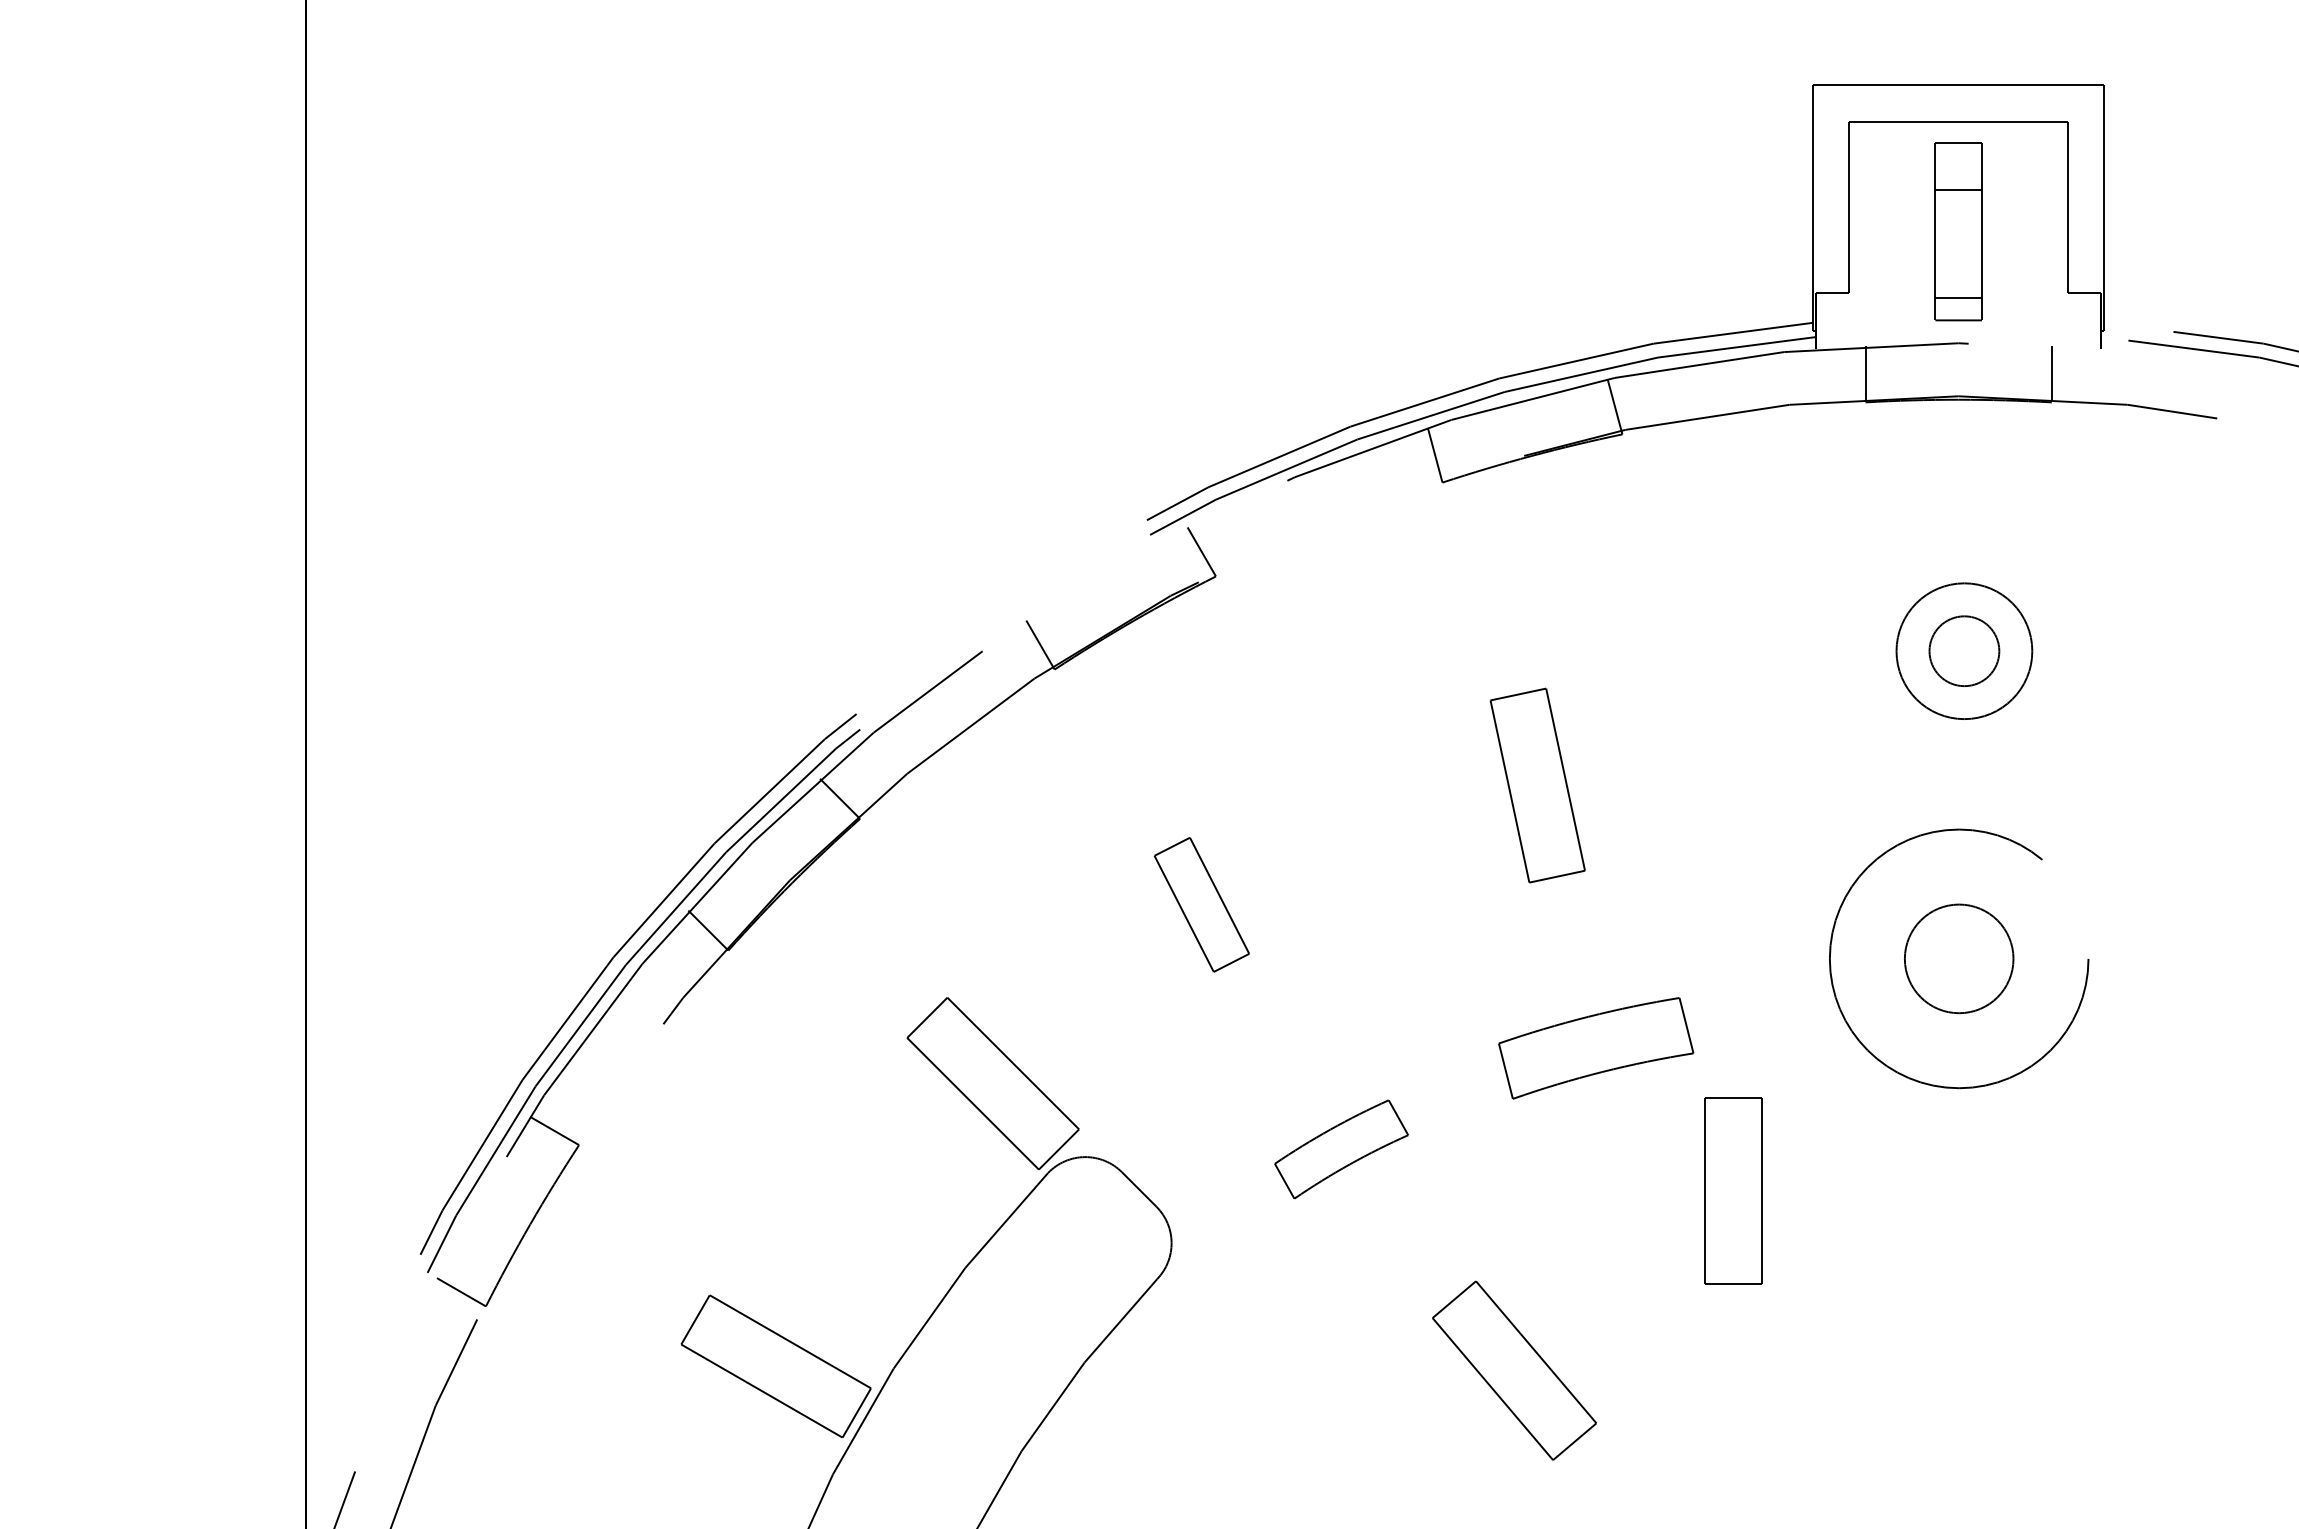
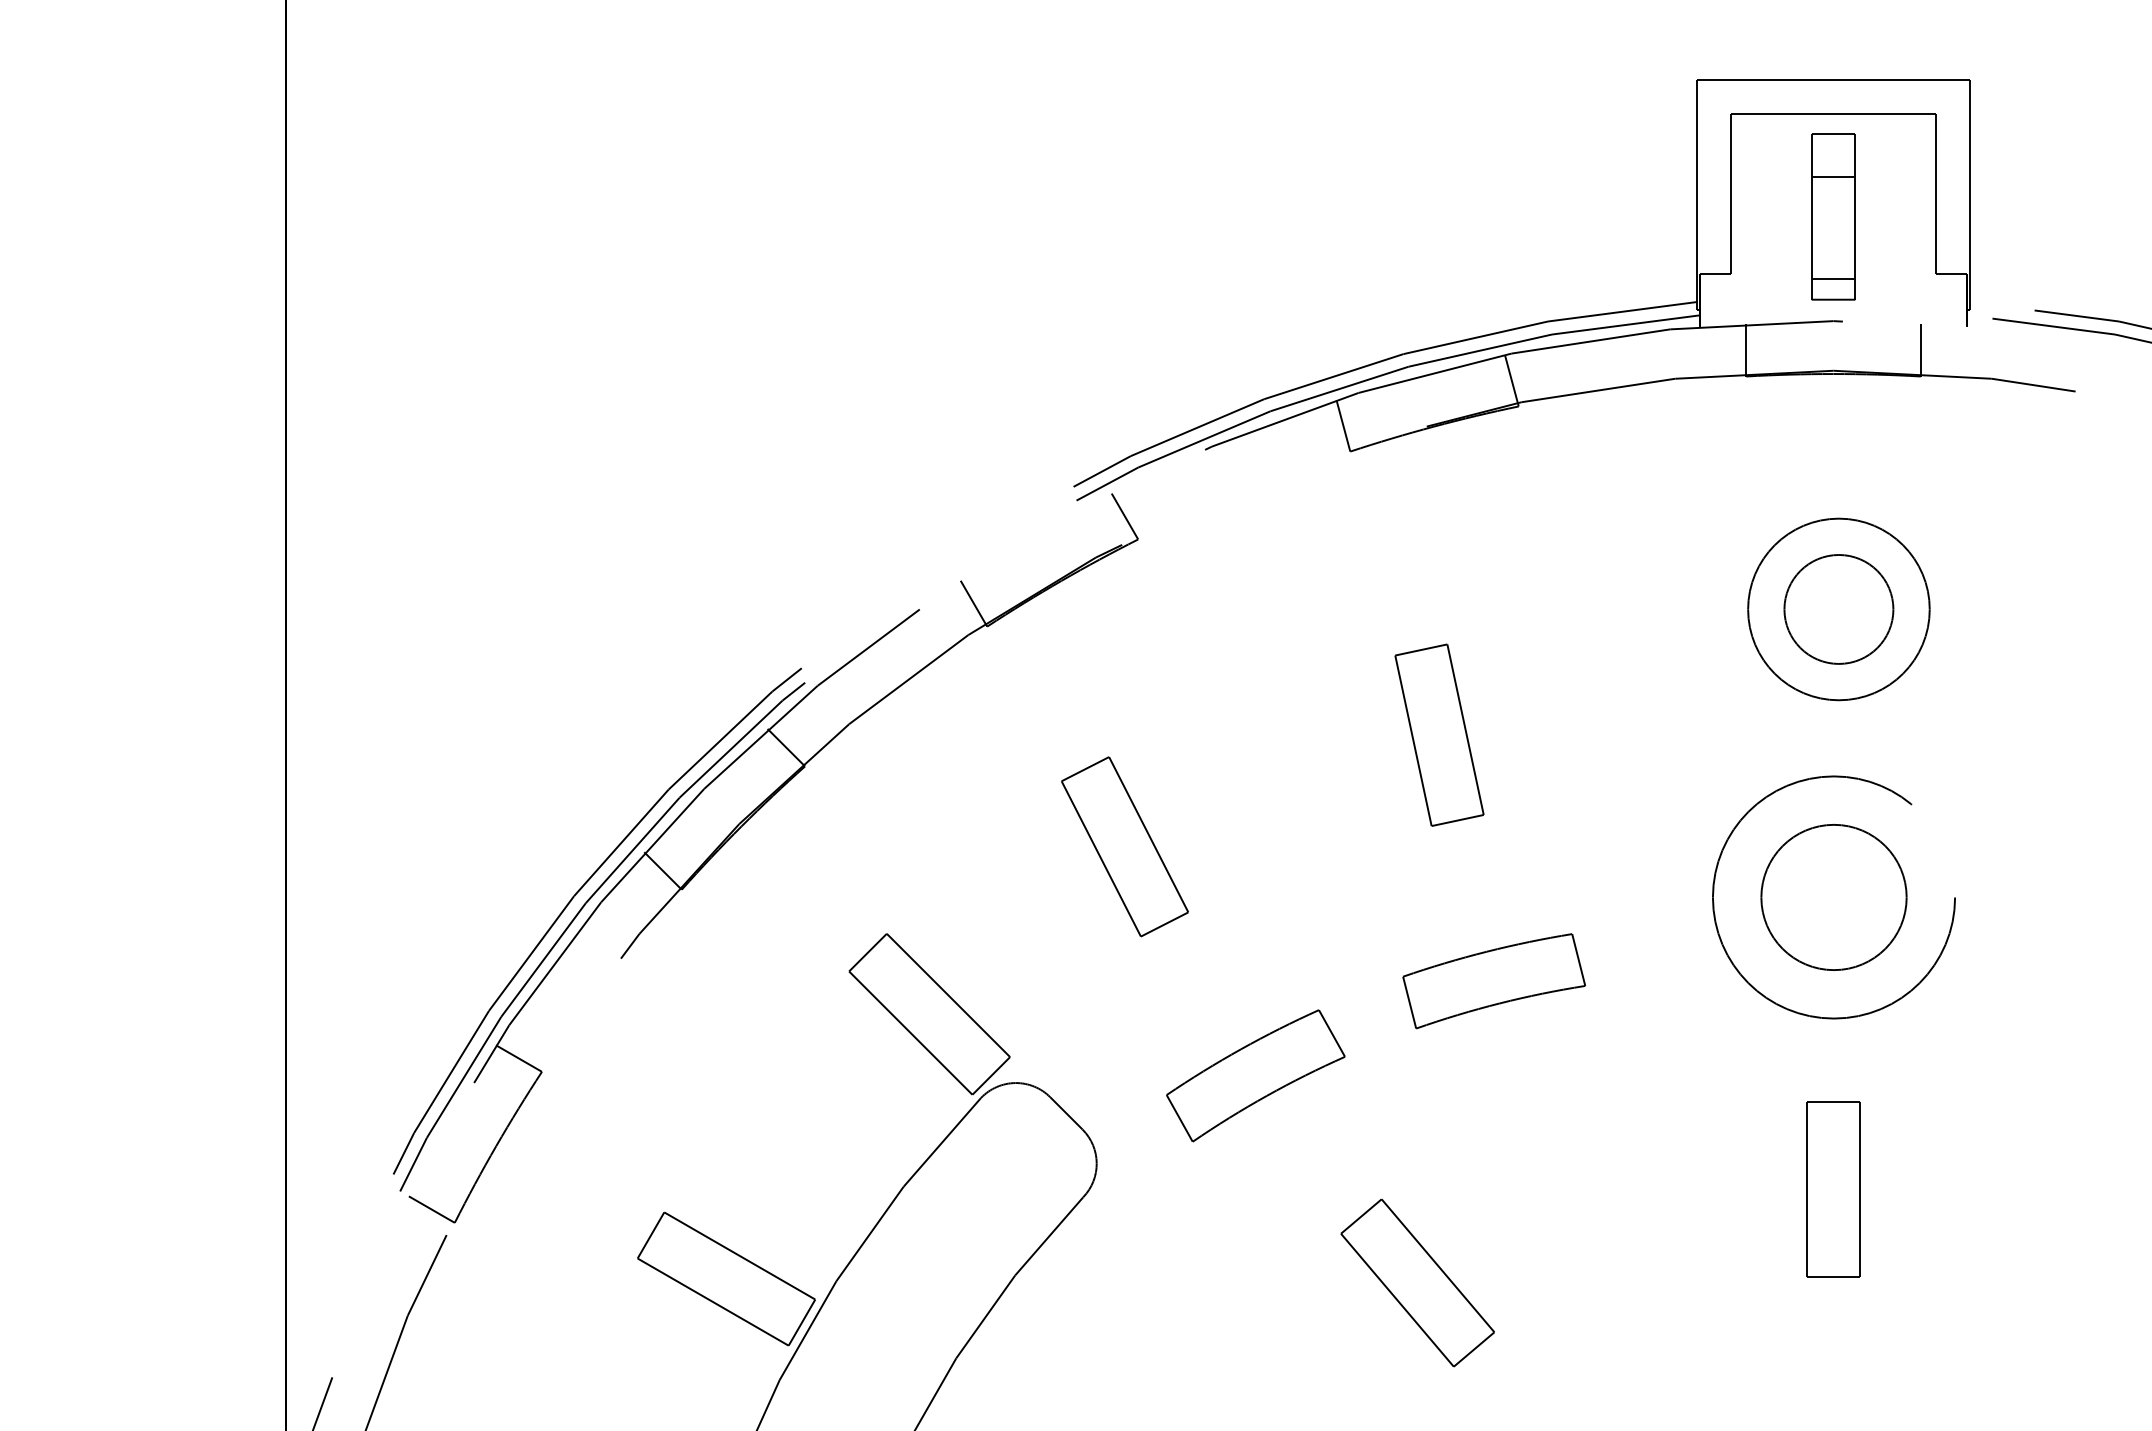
circle: (1964, 651) -> (1839, 609), size x1.43
circle: (1964, 651) -> (1839, 609), size x1.67
part: (1201, 904) -> (1124, 846), size x1.43
circle: (1958, 958) -> (1833, 897), size x1.43
part: (1341, 1149) -> (1255, 1075), size x1.43
part: (1733, 1190) -> (1833, 1189), moved

